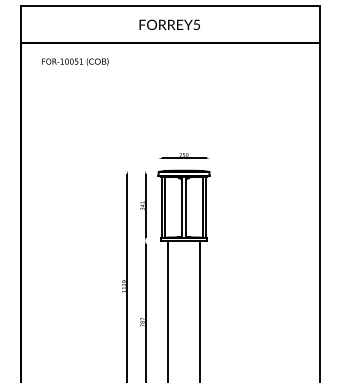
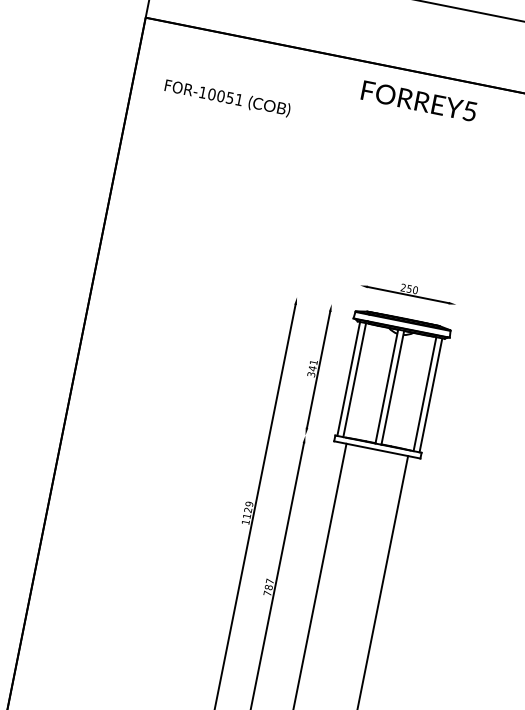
text: (169, 24) -> (418, 100), moved
text: (75, 61) -> (228, 97), moved

